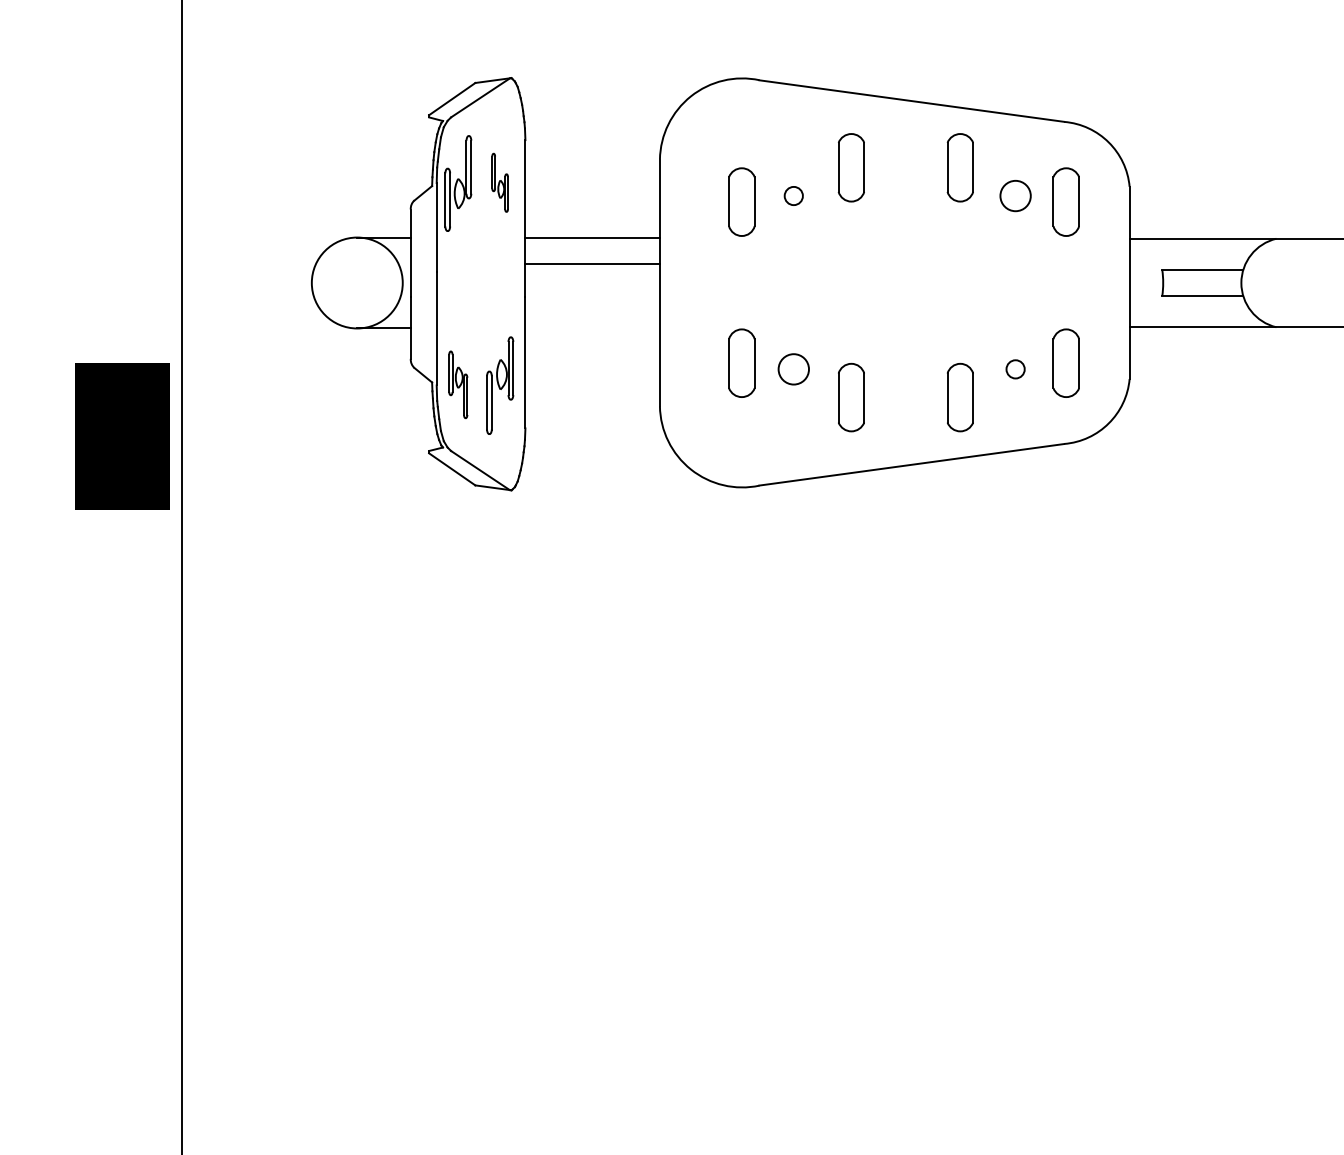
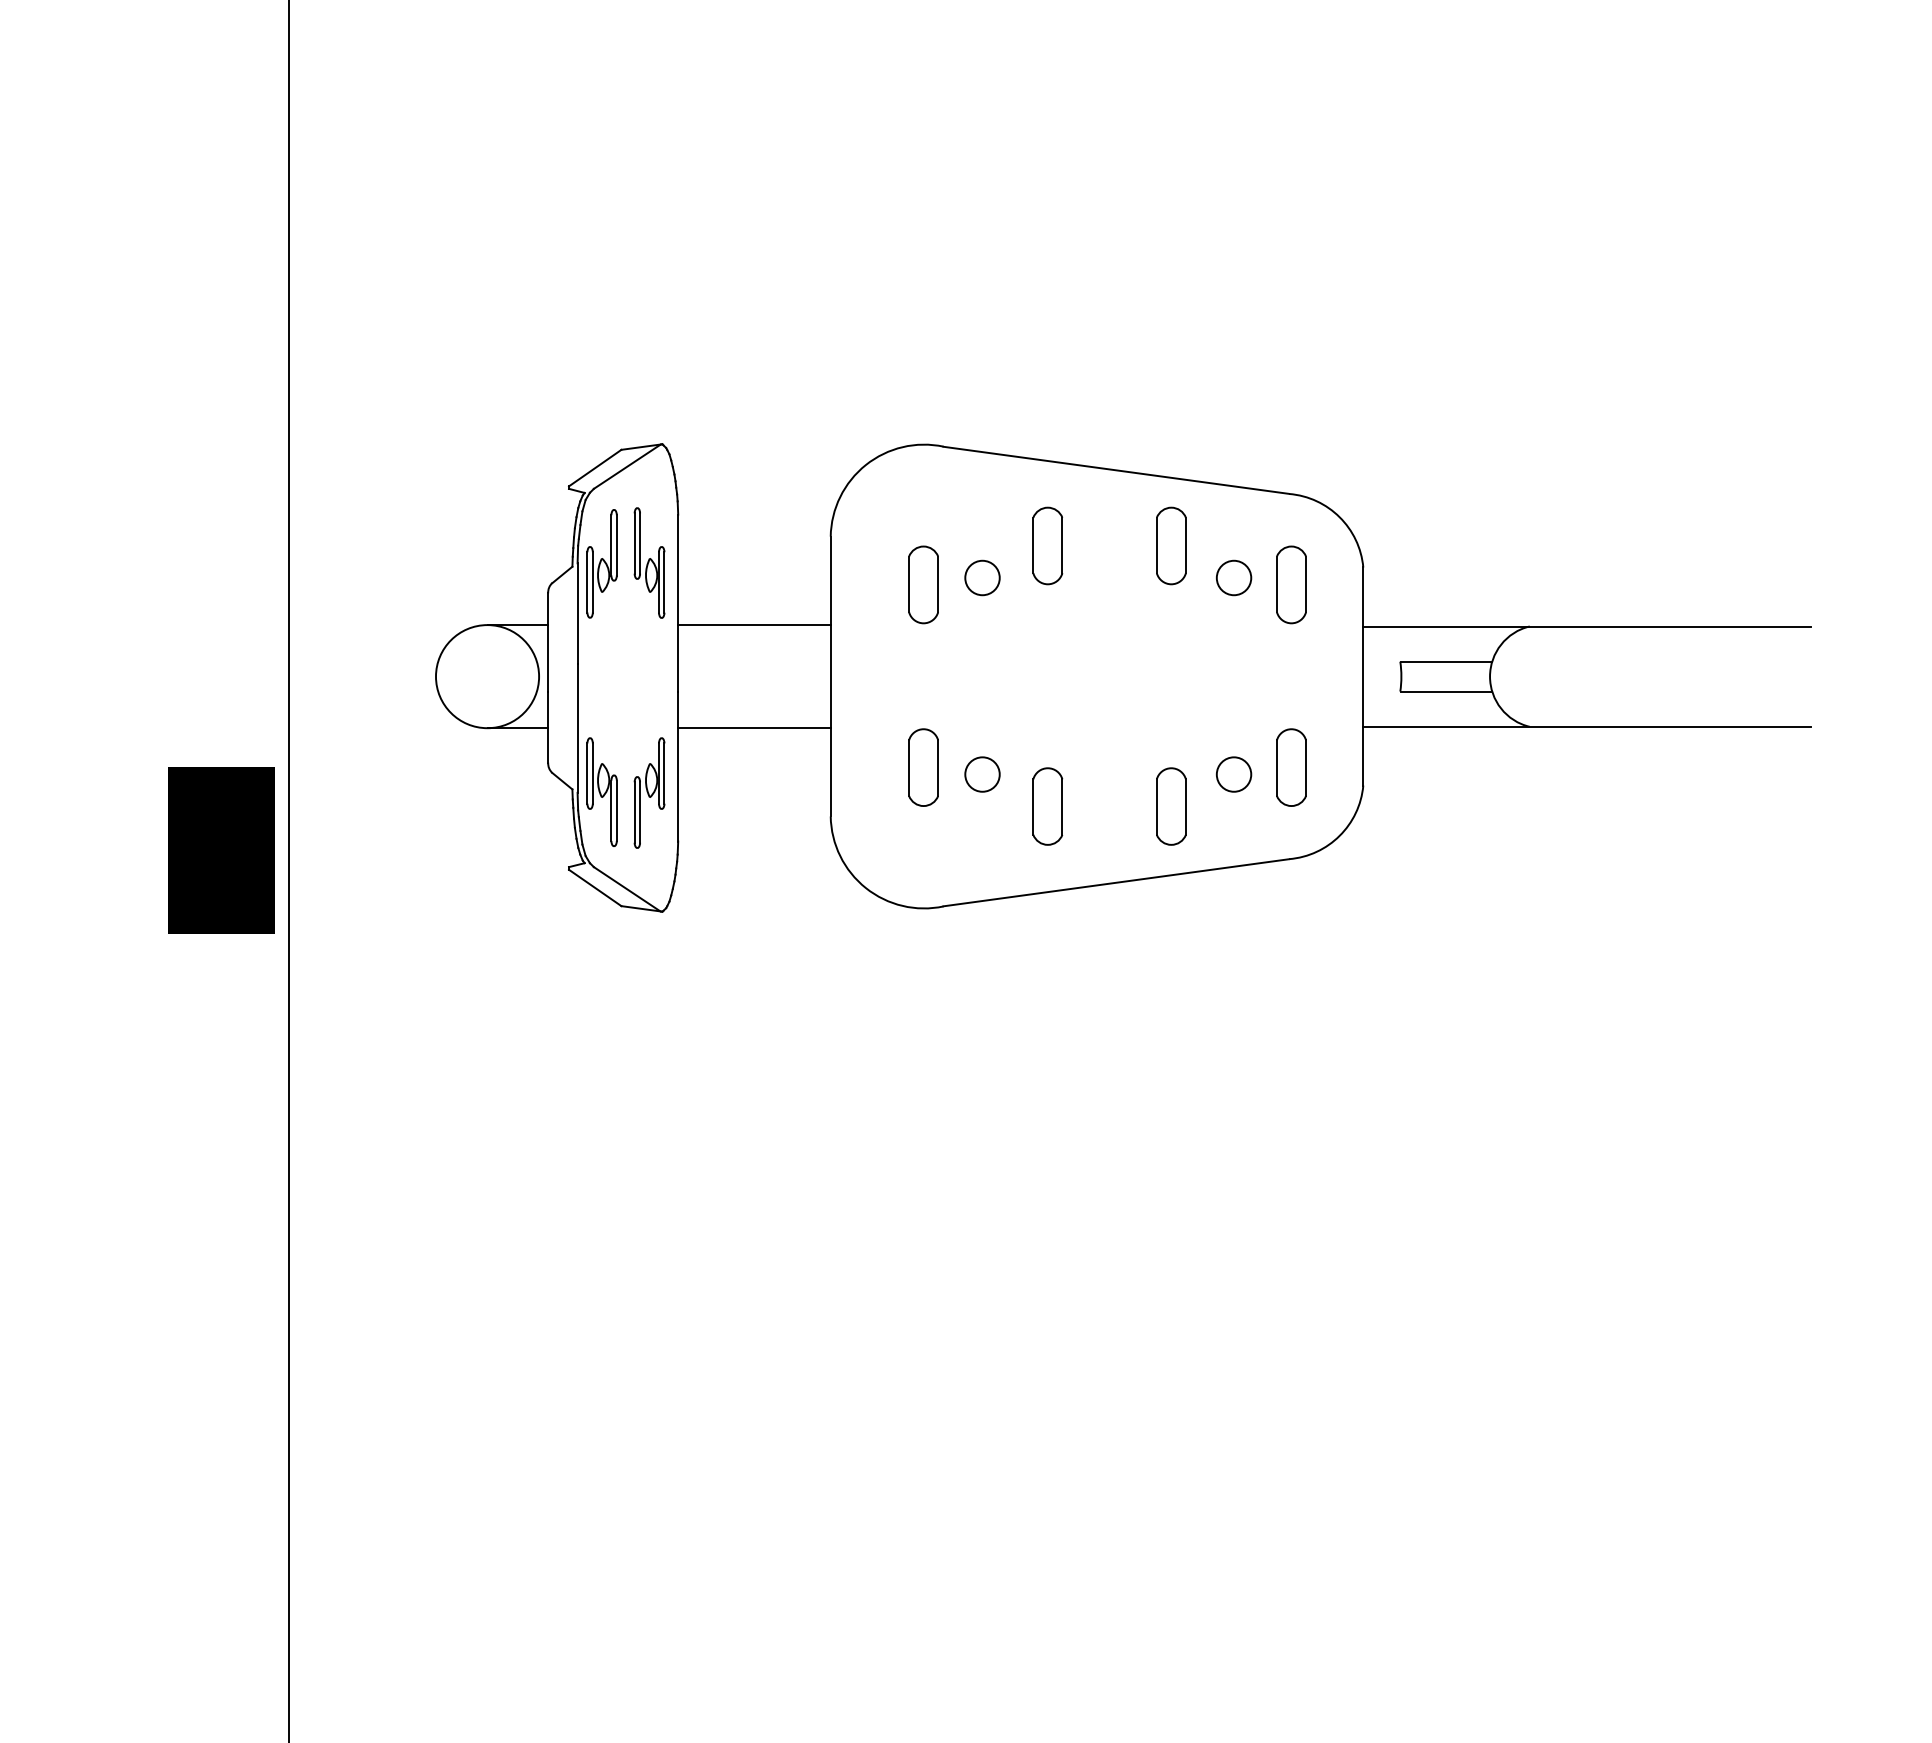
part: (500, 182) -> (649, 562), size x1.67
circle: (793, 195) -> (982, 577), size x1.67
line: (592, 264) -> (754, 728), moved
circle: (1015, 369) -> (1233, 774), size x1.67
part: (457, 384) -> (601, 791), size x1.43

